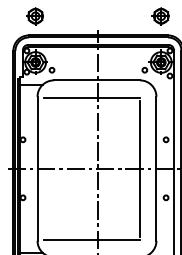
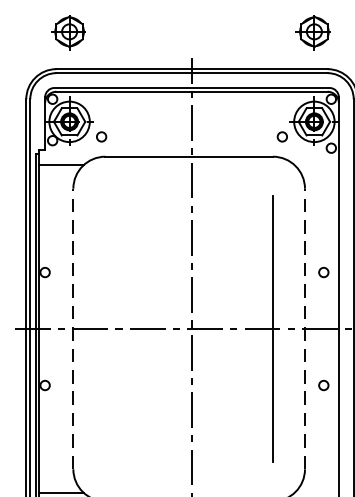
line: (92, 97) -> (180, 190), removed
line: (37, 168) -> (73, 328), solid -> dashed
line: (156, 168) -> (305, 328), solid -> dashed
line: (92, 239) -> (180, 466), removed

